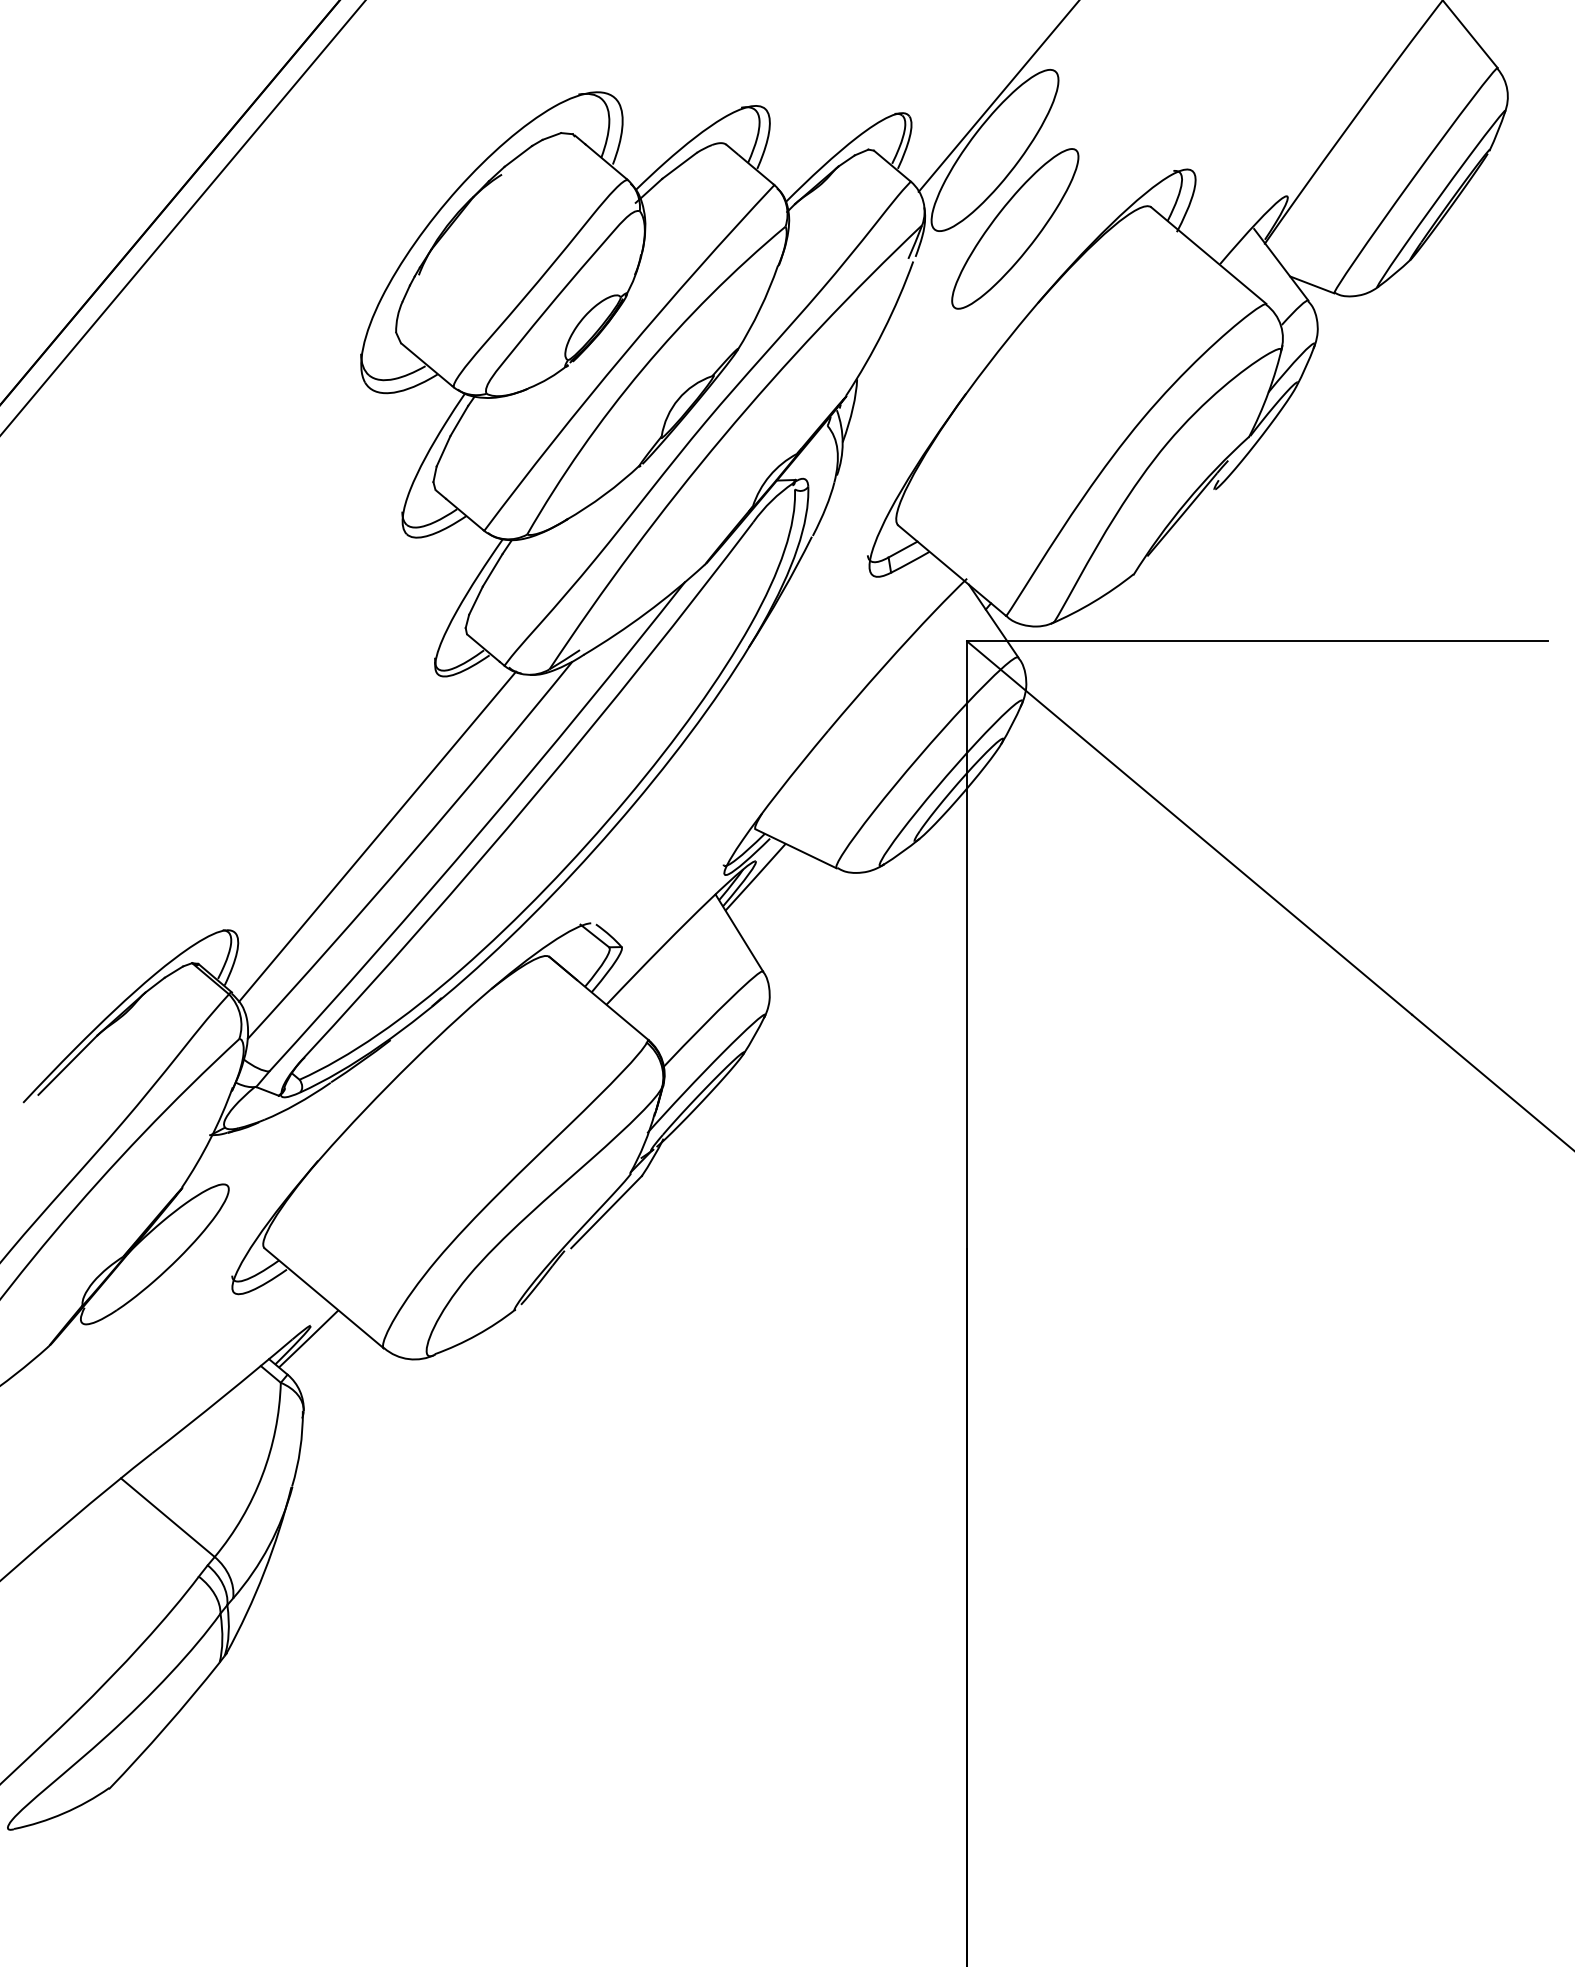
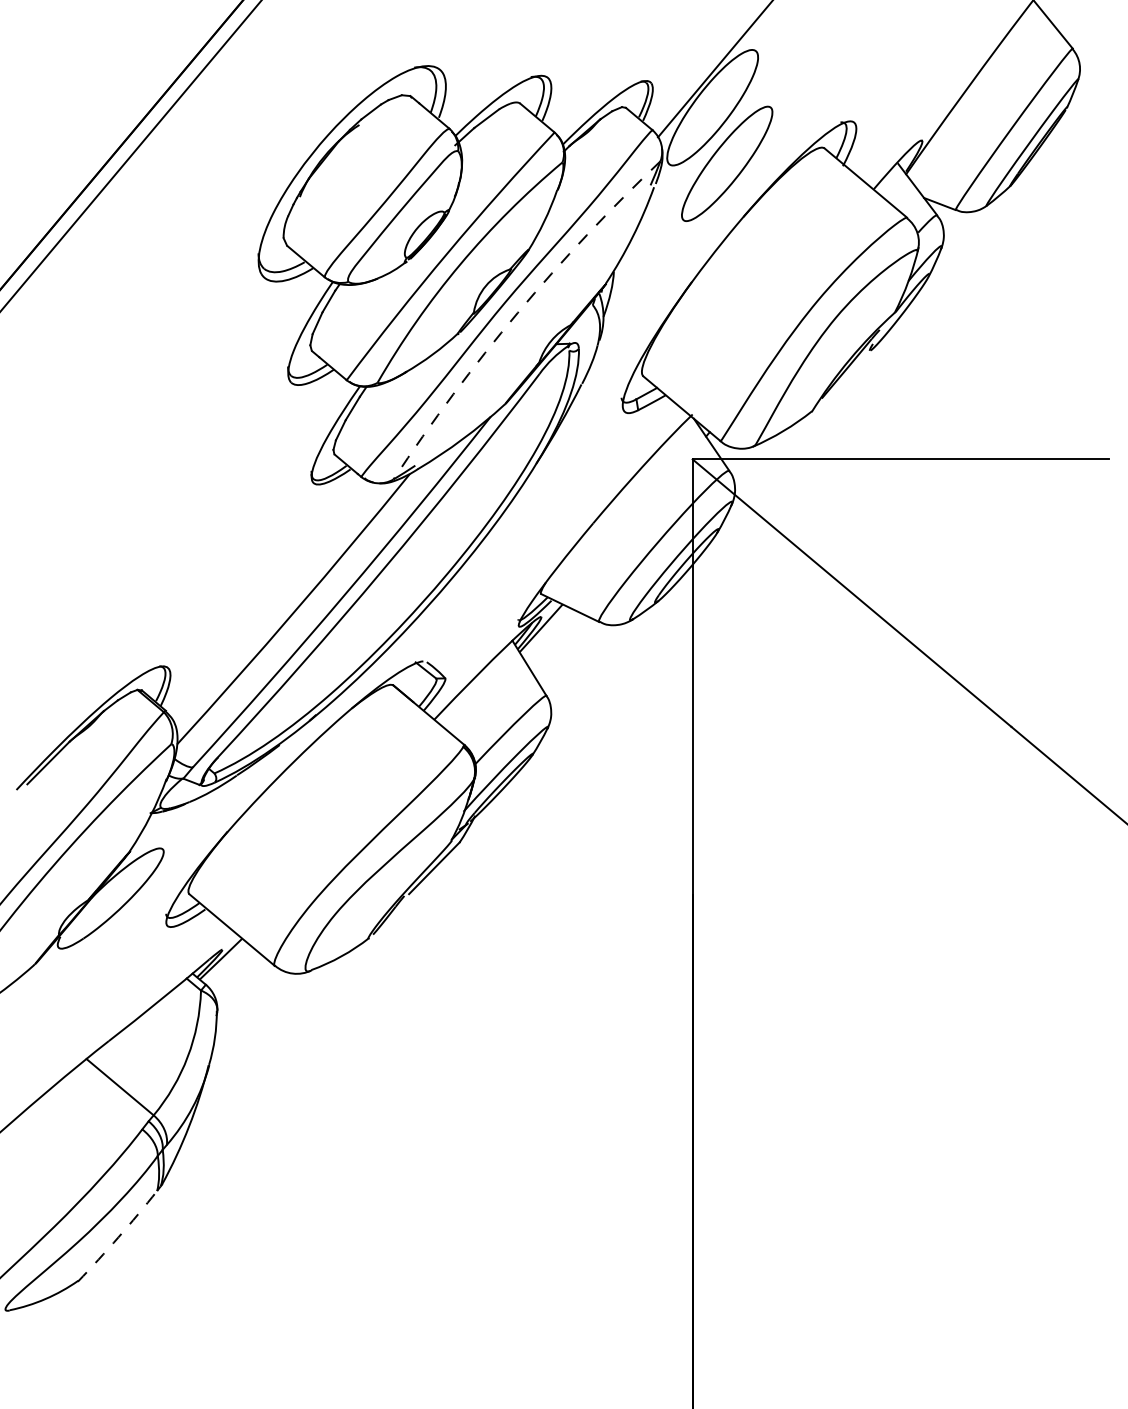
arc: (723, 436) -> (518, 312), solid -> dashed
line: (377, 836) -> (270, 599), removed
arc: (165, 1727) -> (118, 1237), solid -> dashed

